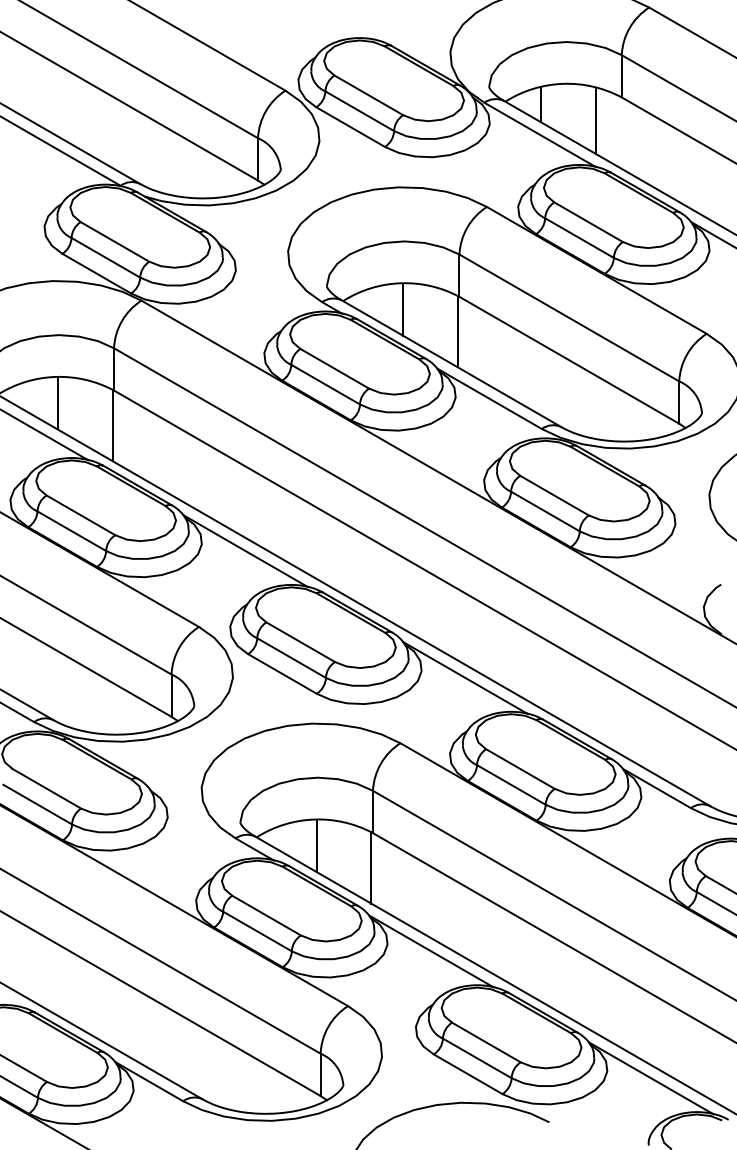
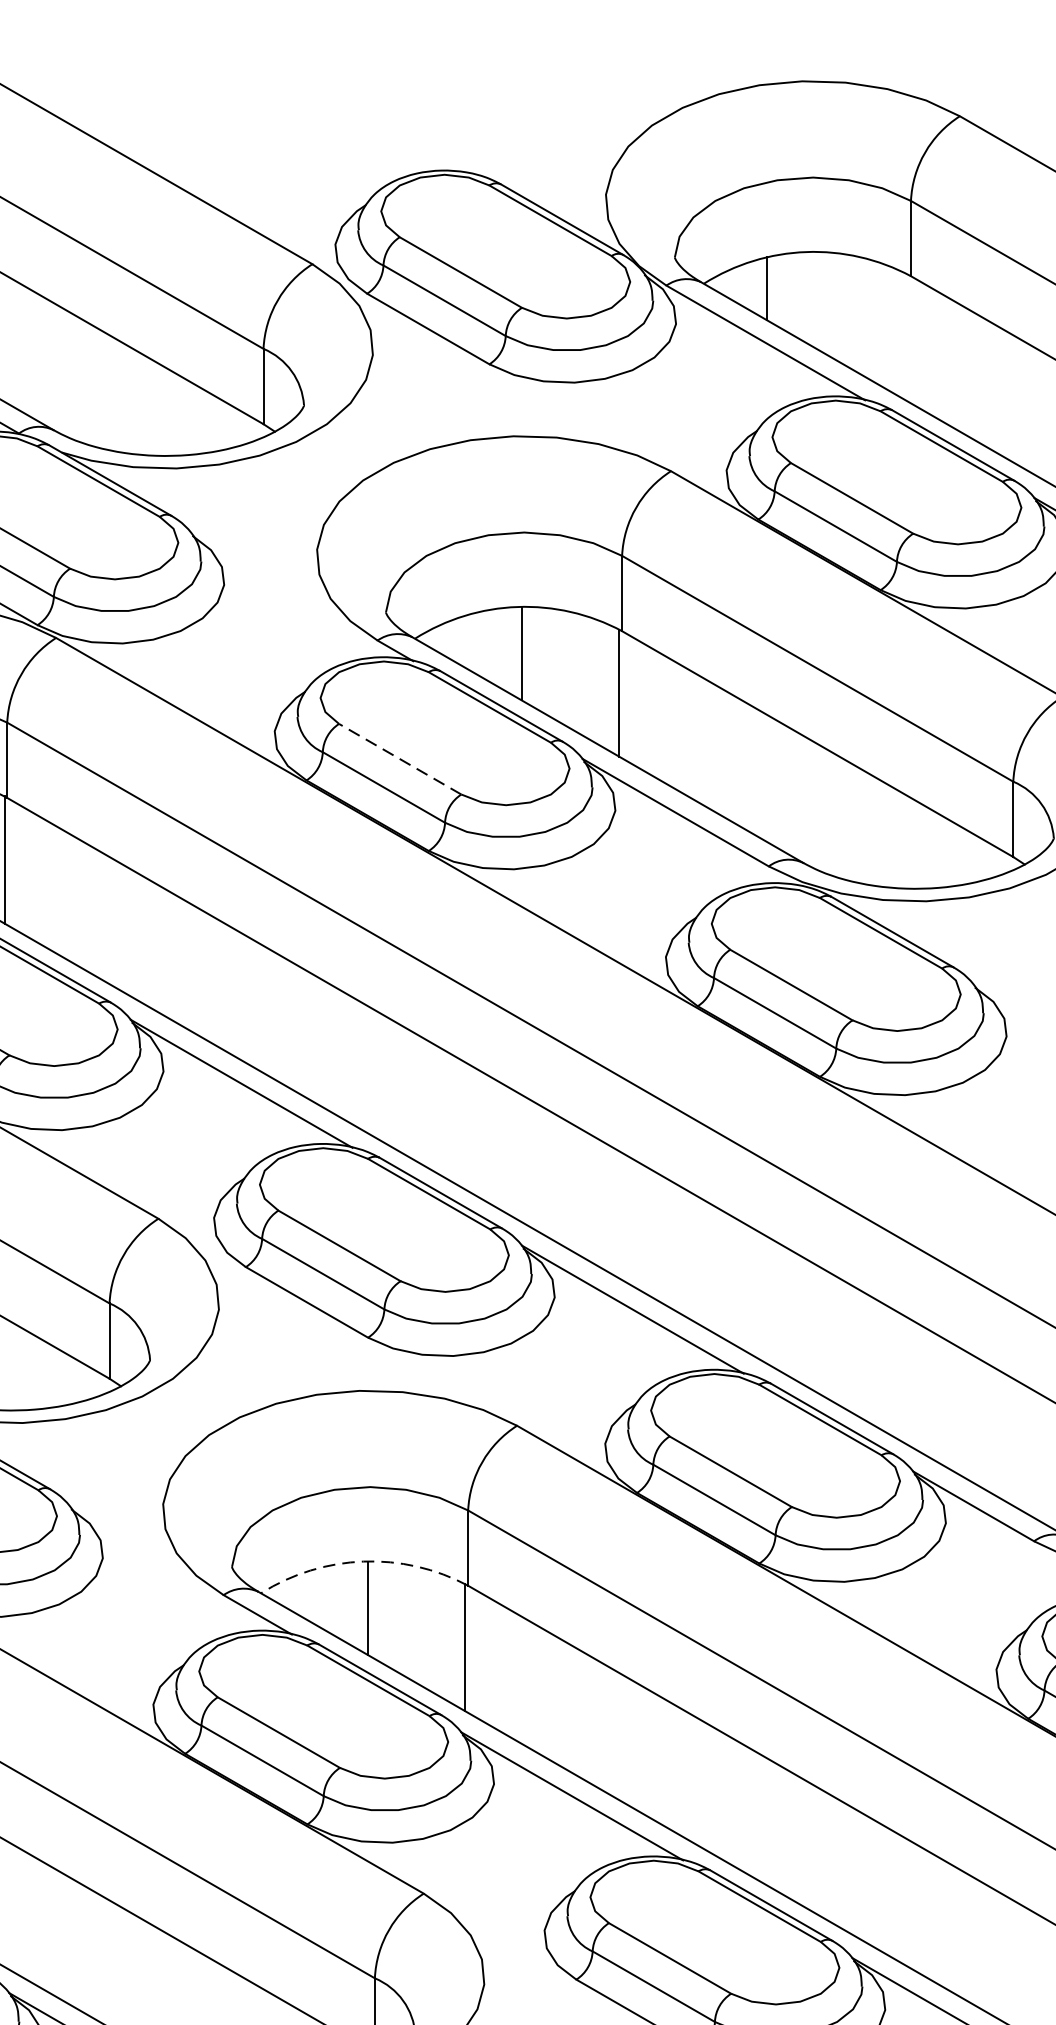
line: (595, 120) -> (864, 317), removed
line: (334, 368) -> (399, 758), solid -> dashed
arc: (314, 819) -> (364, 1561), solid -> dashed

